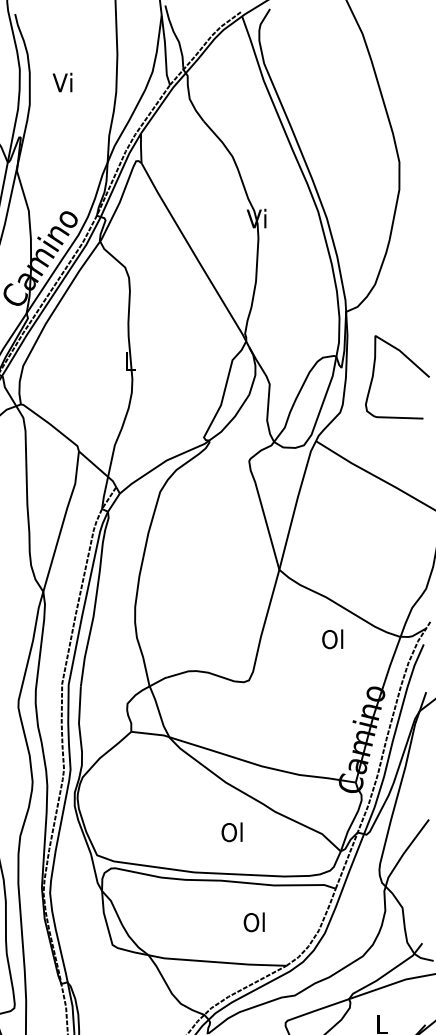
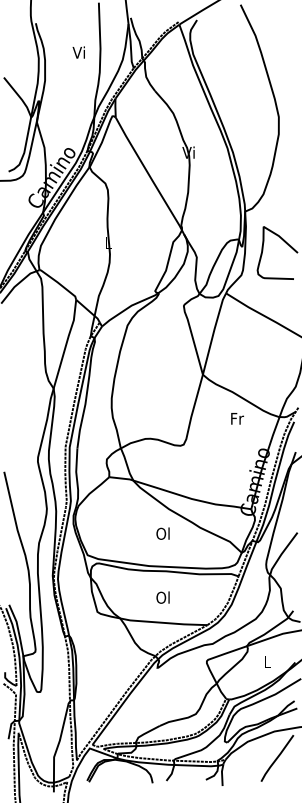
text: (62, 82) -> (78, 52), moved
text: (334, 639) -> (237, 418), Ol -> Fr
text: (231, 831) -> (162, 533), moved
text: (253, 922) -> (162, 597), moved

